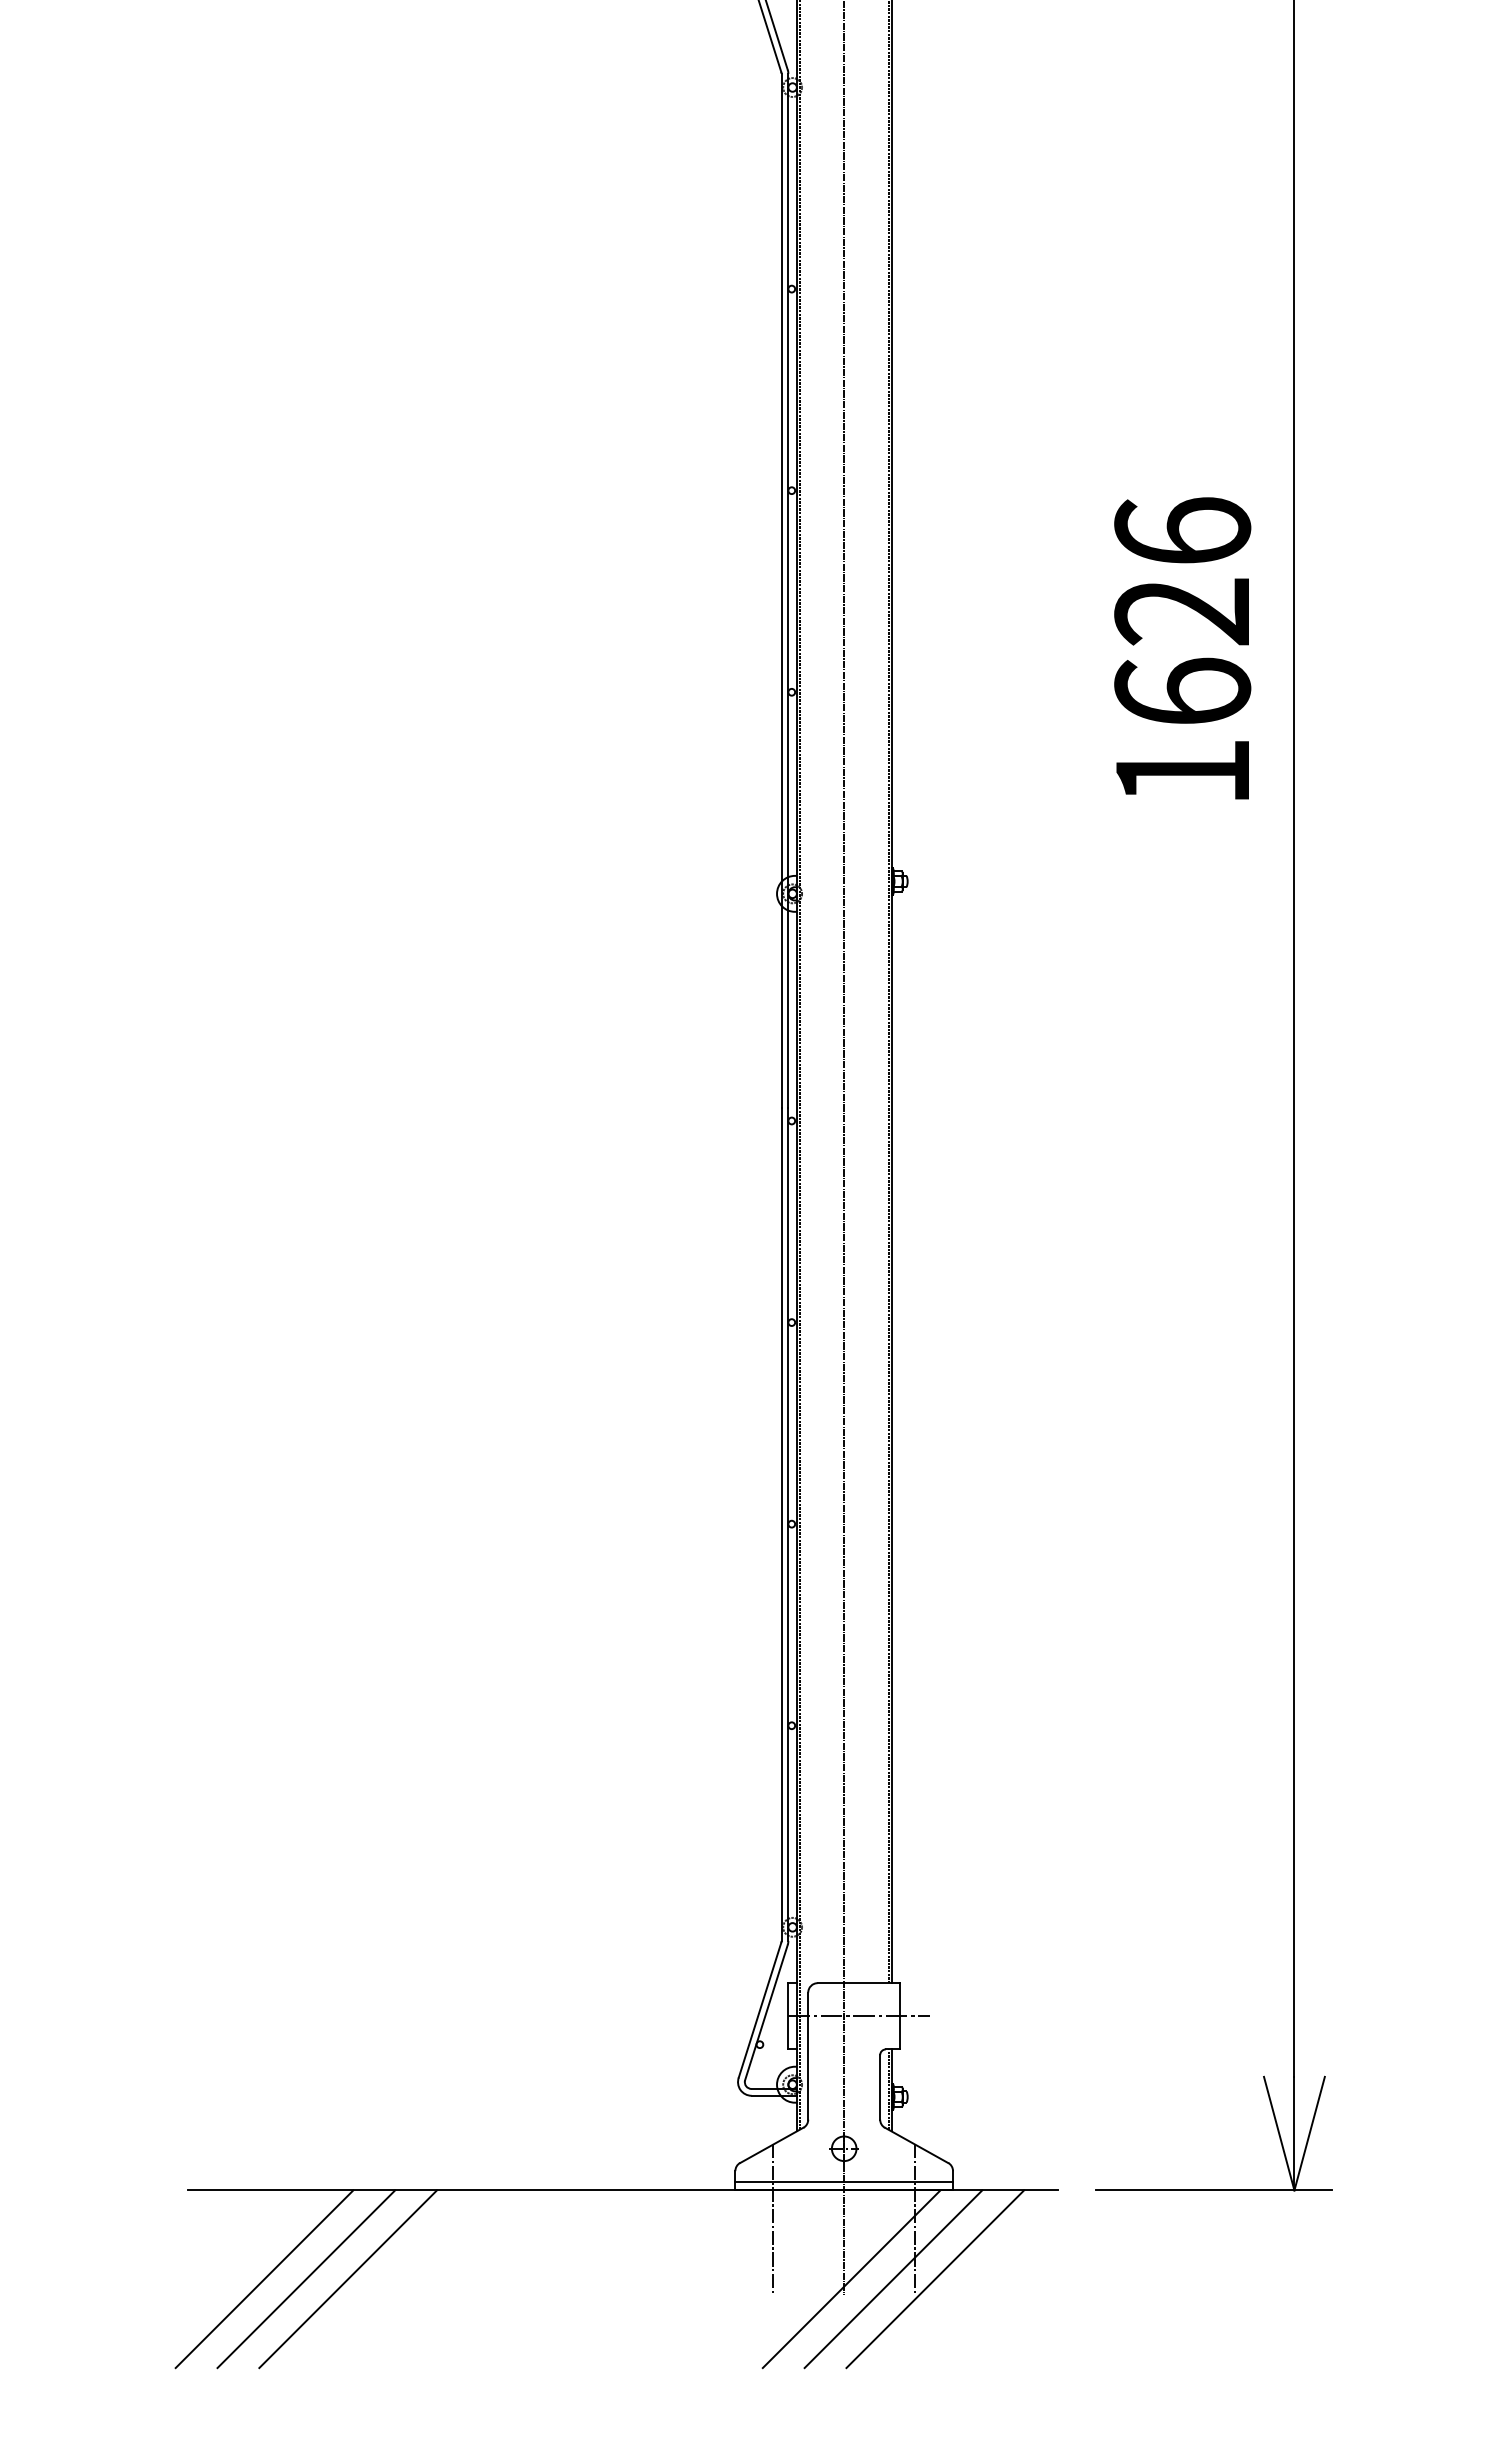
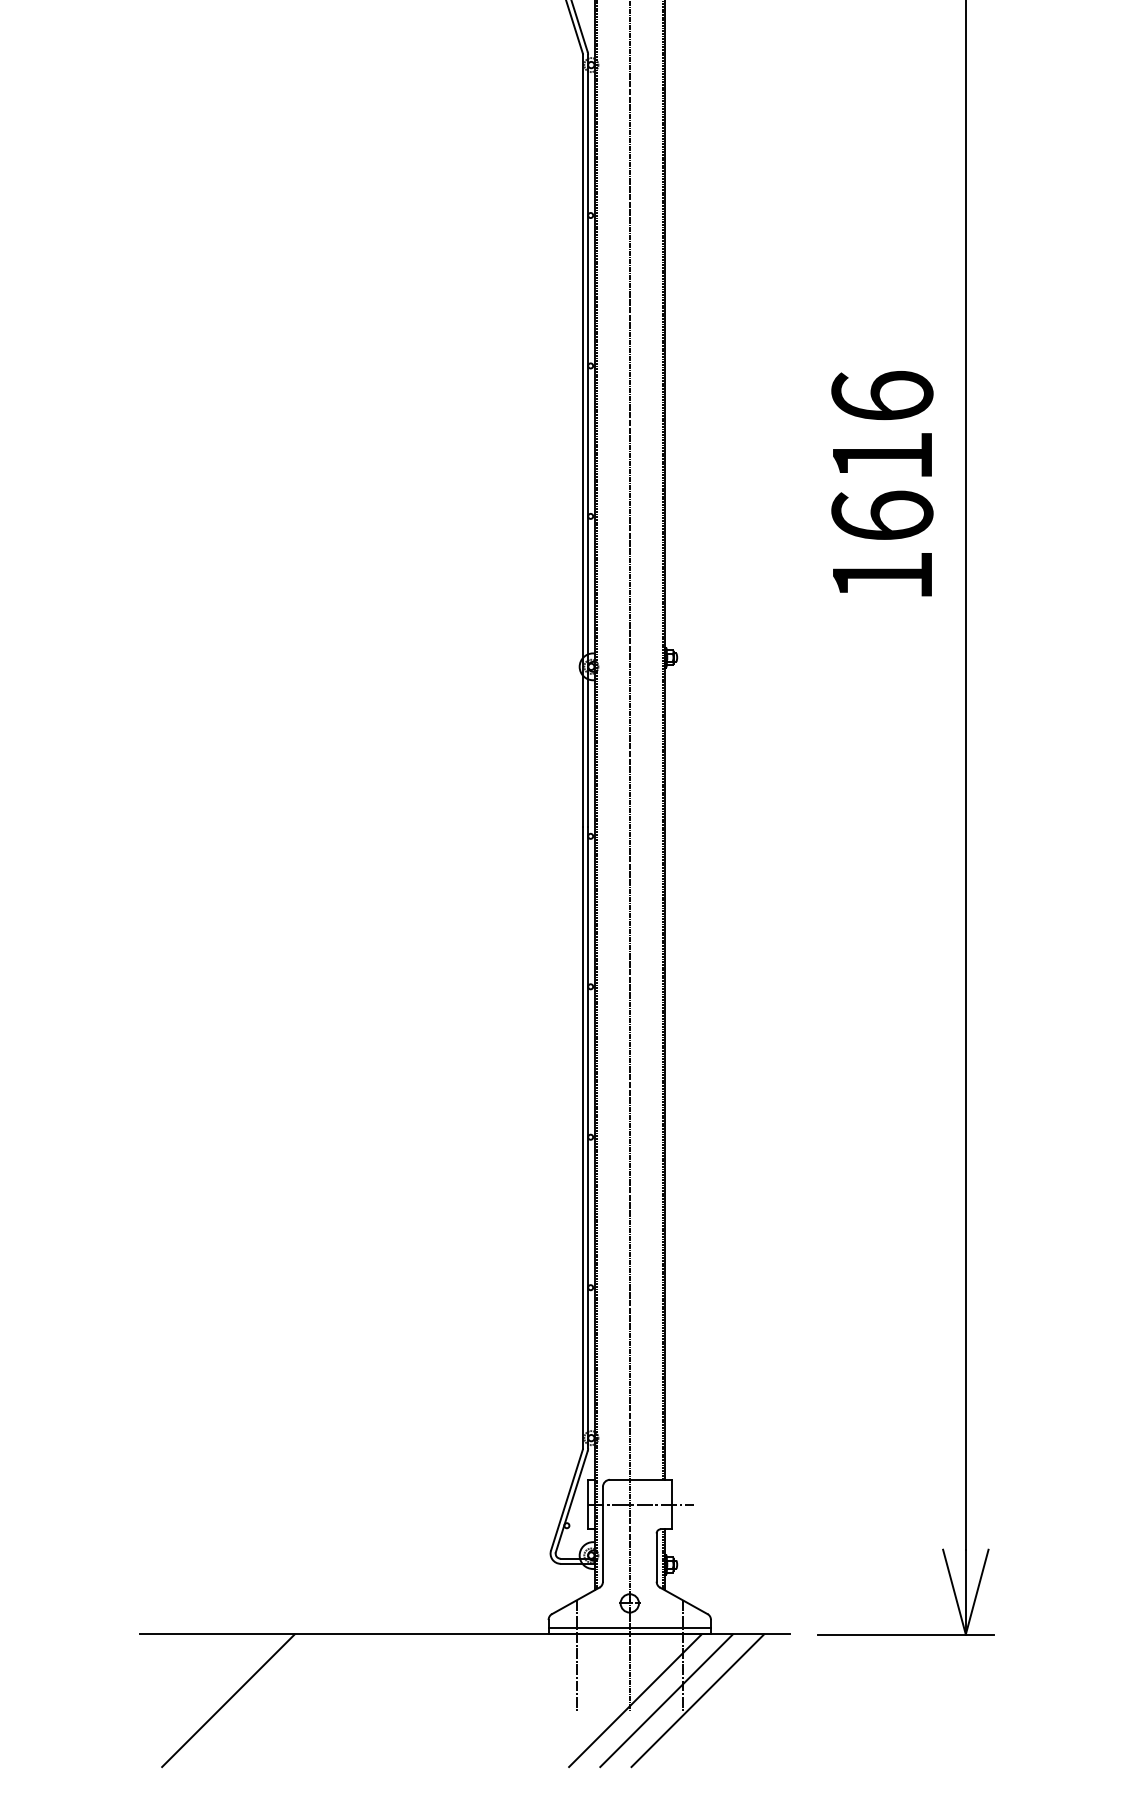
text: (1181, 611) -> (881, 456), 1626 -> 1616
line: (264, 2279) -> (197, 1700), removed
line: (347, 2279) -> (259, 1700), removed

